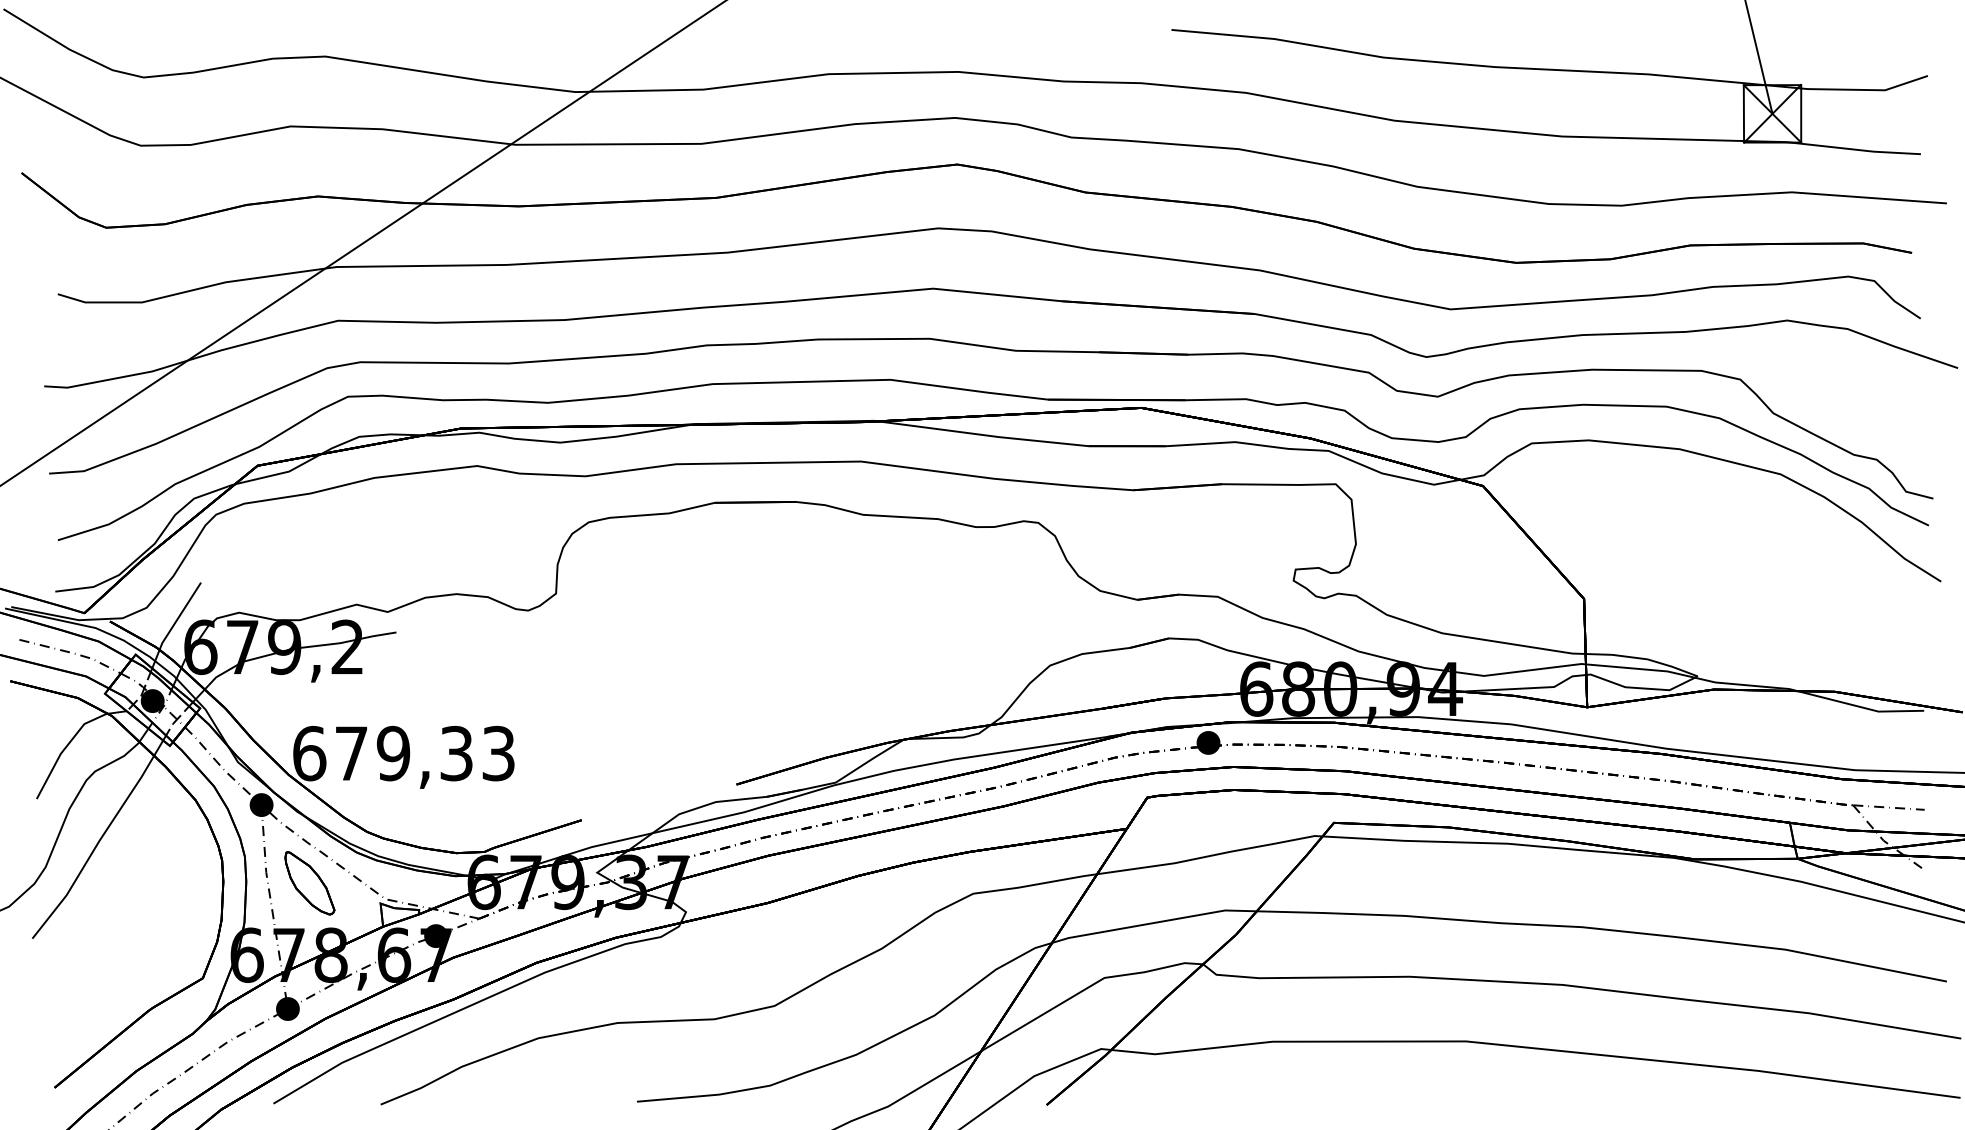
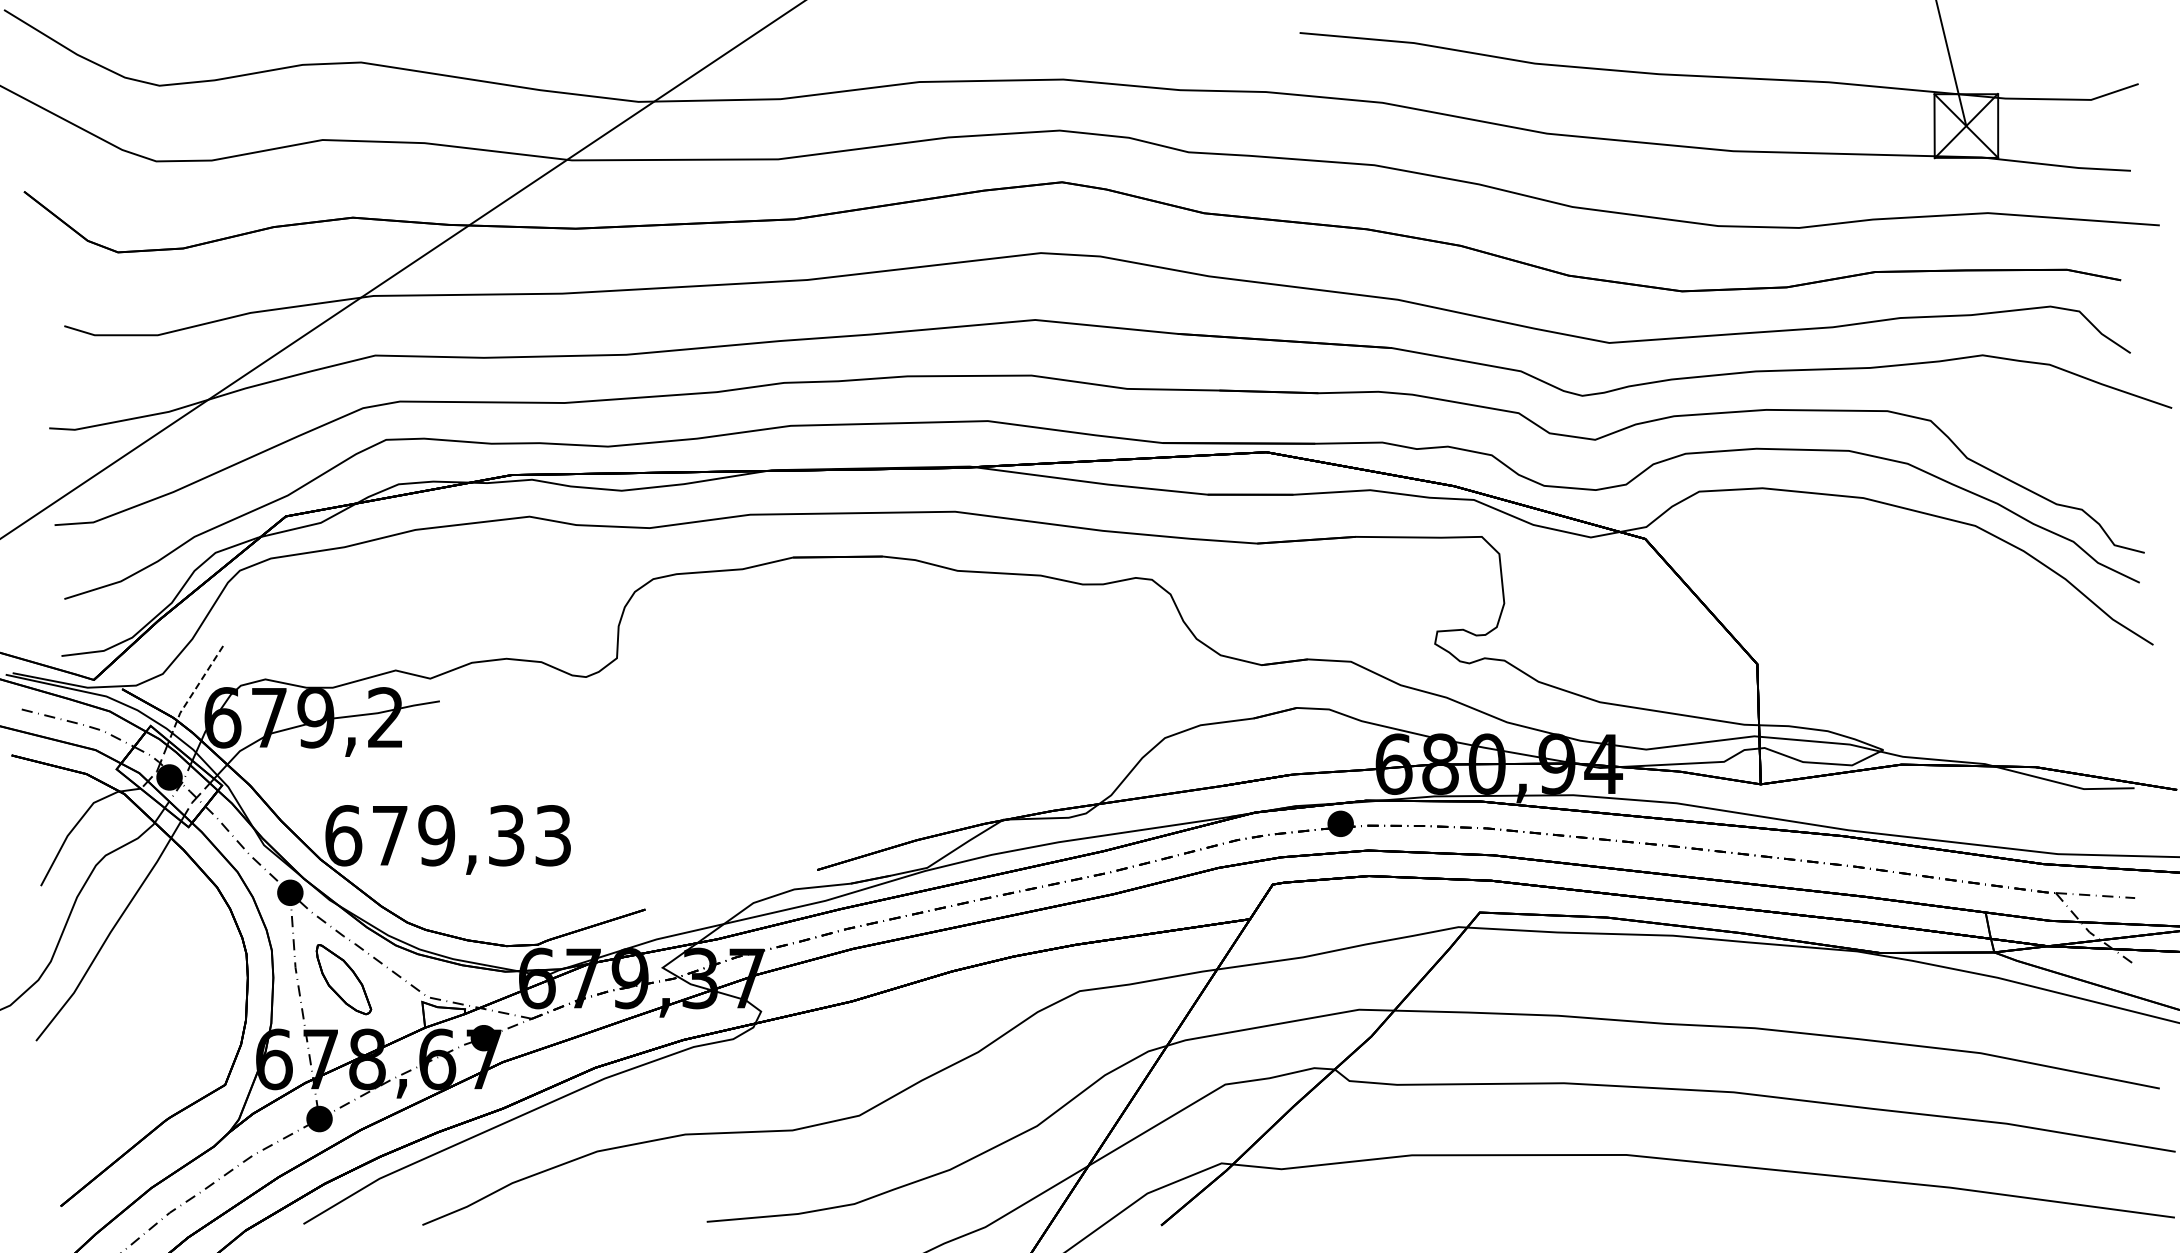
line: (174, 624) -> (193, 692), solid -> dashed

